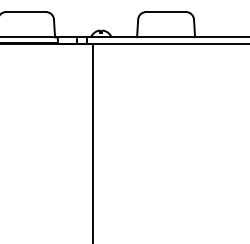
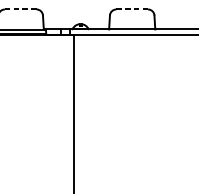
line: (26, 12) -> (21, 9), solid -> dashed
line: (166, 12) -> (132, 9), solid -> dashed

